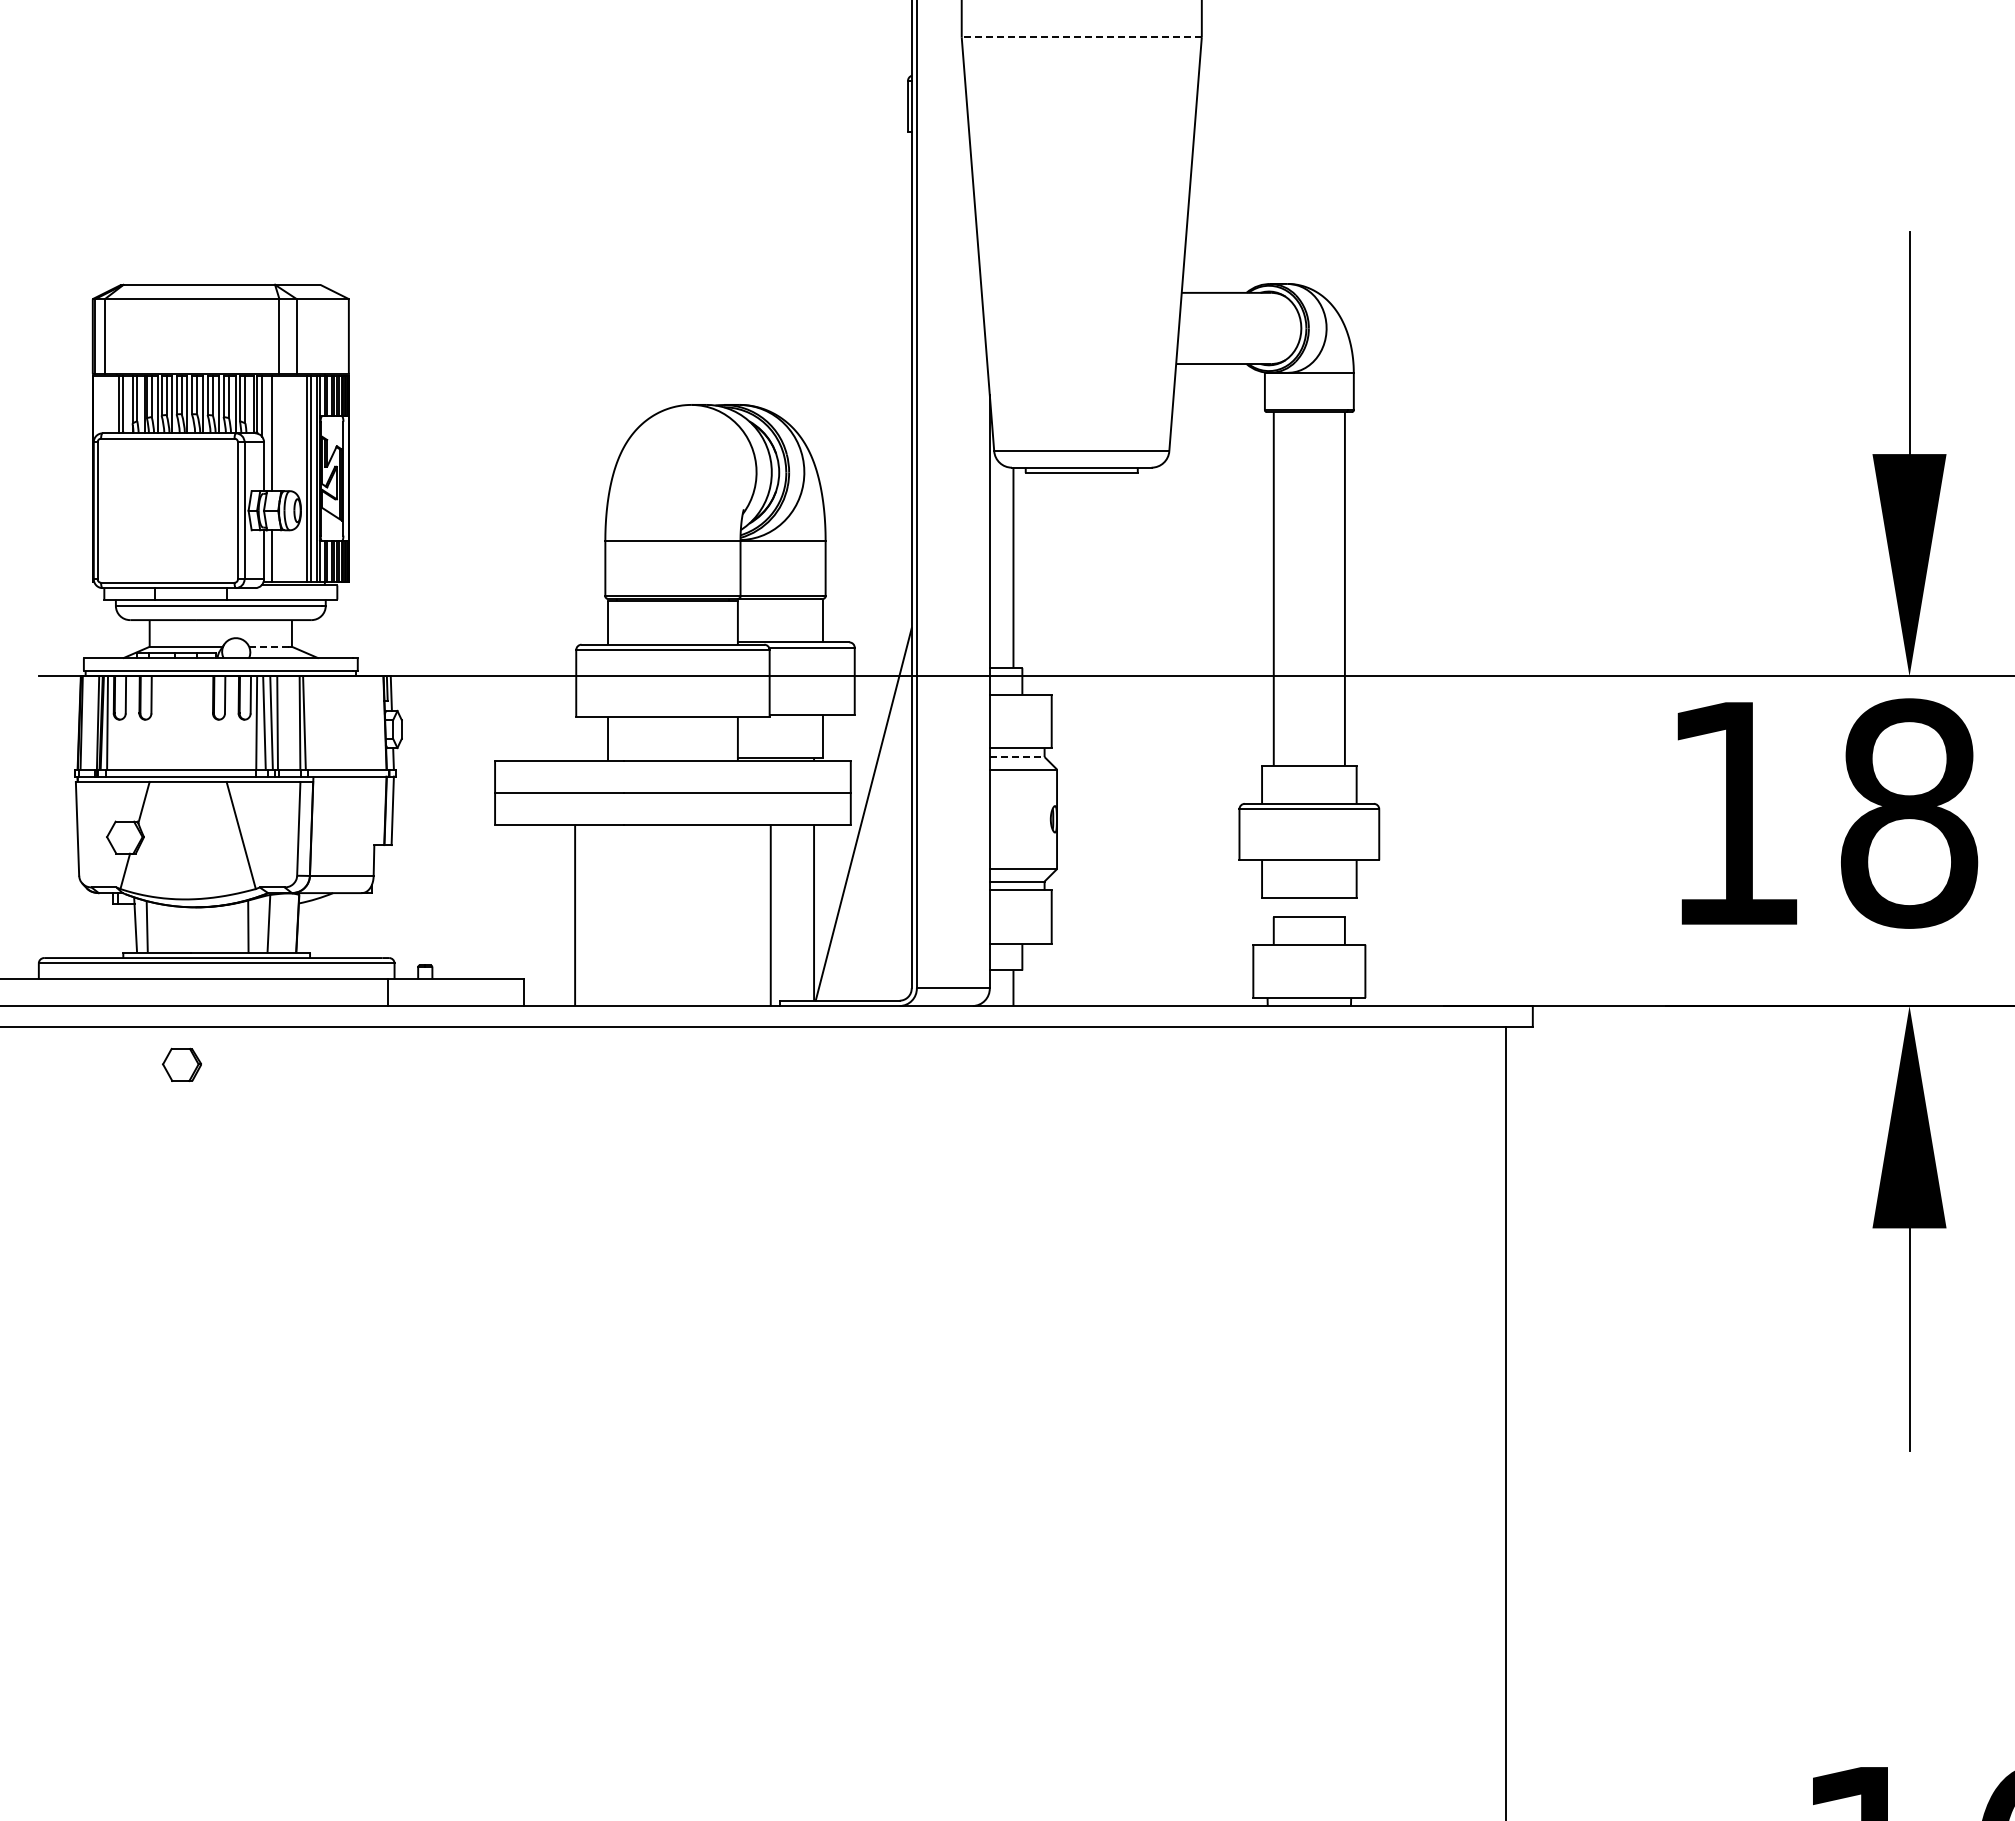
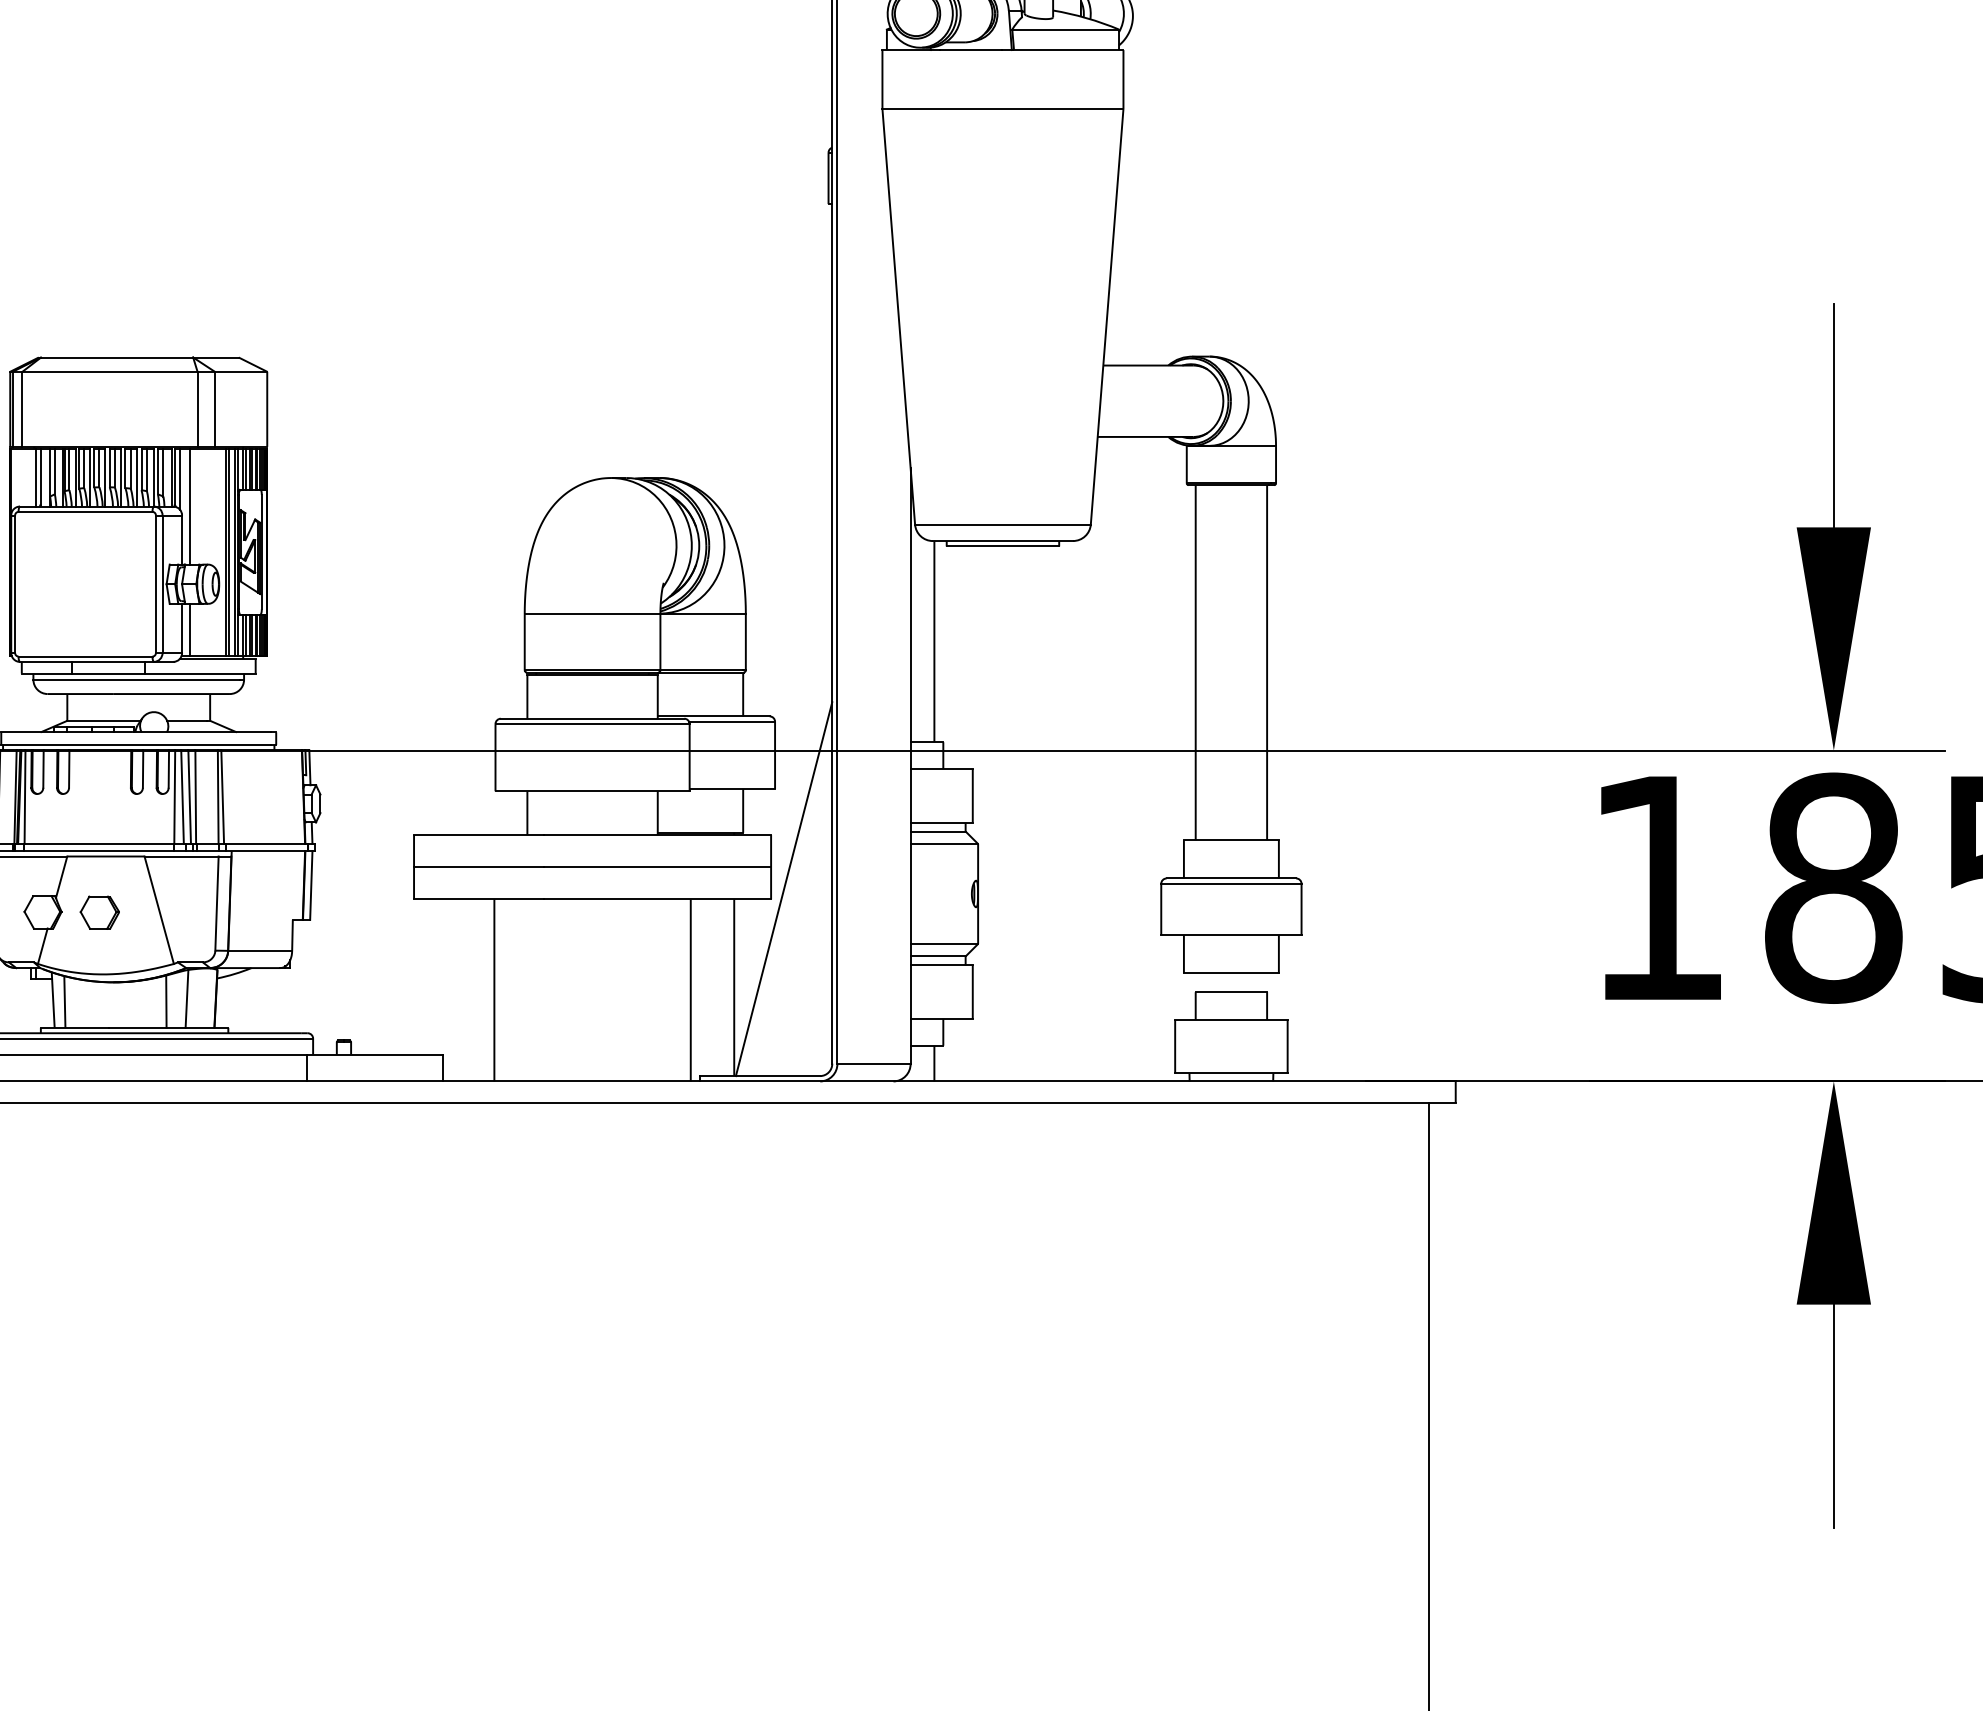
line: (1081, 37) -> (1002, 109), dashed -> solid
line: (268, 646) -> (186, 720), dashed -> solid
line: (1017, 757) -> (938, 831), dashed -> solid
part: (181, 1064) -> (99, 912), moved

